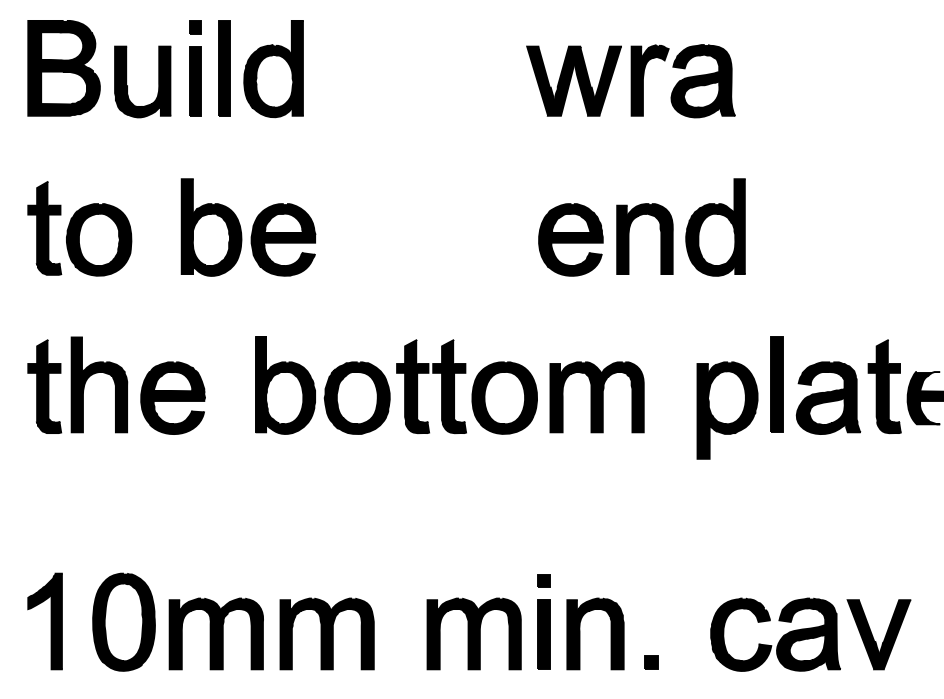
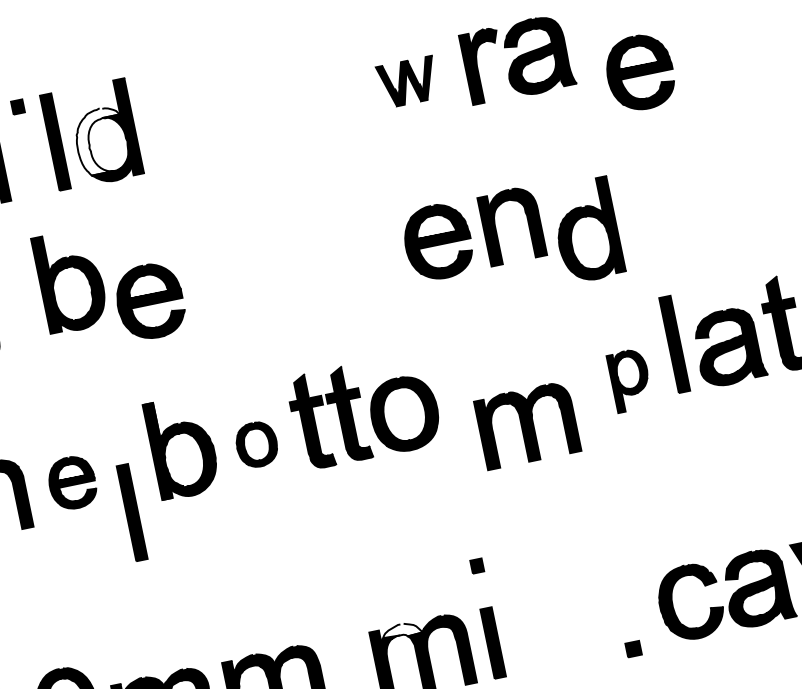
fill: (267, 76) -> (100, 141), removed
part: (573, 80) -> (407, 81), size x0.6
part: (195, 81) -> (29, 161), removed
part: (797, 117) -> (639, 72), added
part: (211, 227) -> (70, 281), moved
part: (715, 227) -> (586, 230), moved
part: (172, 397) -> (71, 482), size x0.7
part: (356, 397) -> (256, 444), size x0.6
part: (596, 397) -> (526, 425), moved
part: (727, 410) -> (630, 380), size x0.6
part: (224, 438) -> (132, 512), added
part: (543, 580) -> (476, 565), moved
fill: (458, 604) -> (401, 630), removed
part: (580, 633) -> (529, 634), removed
part: (651, 662) -> (633, 649), moved

